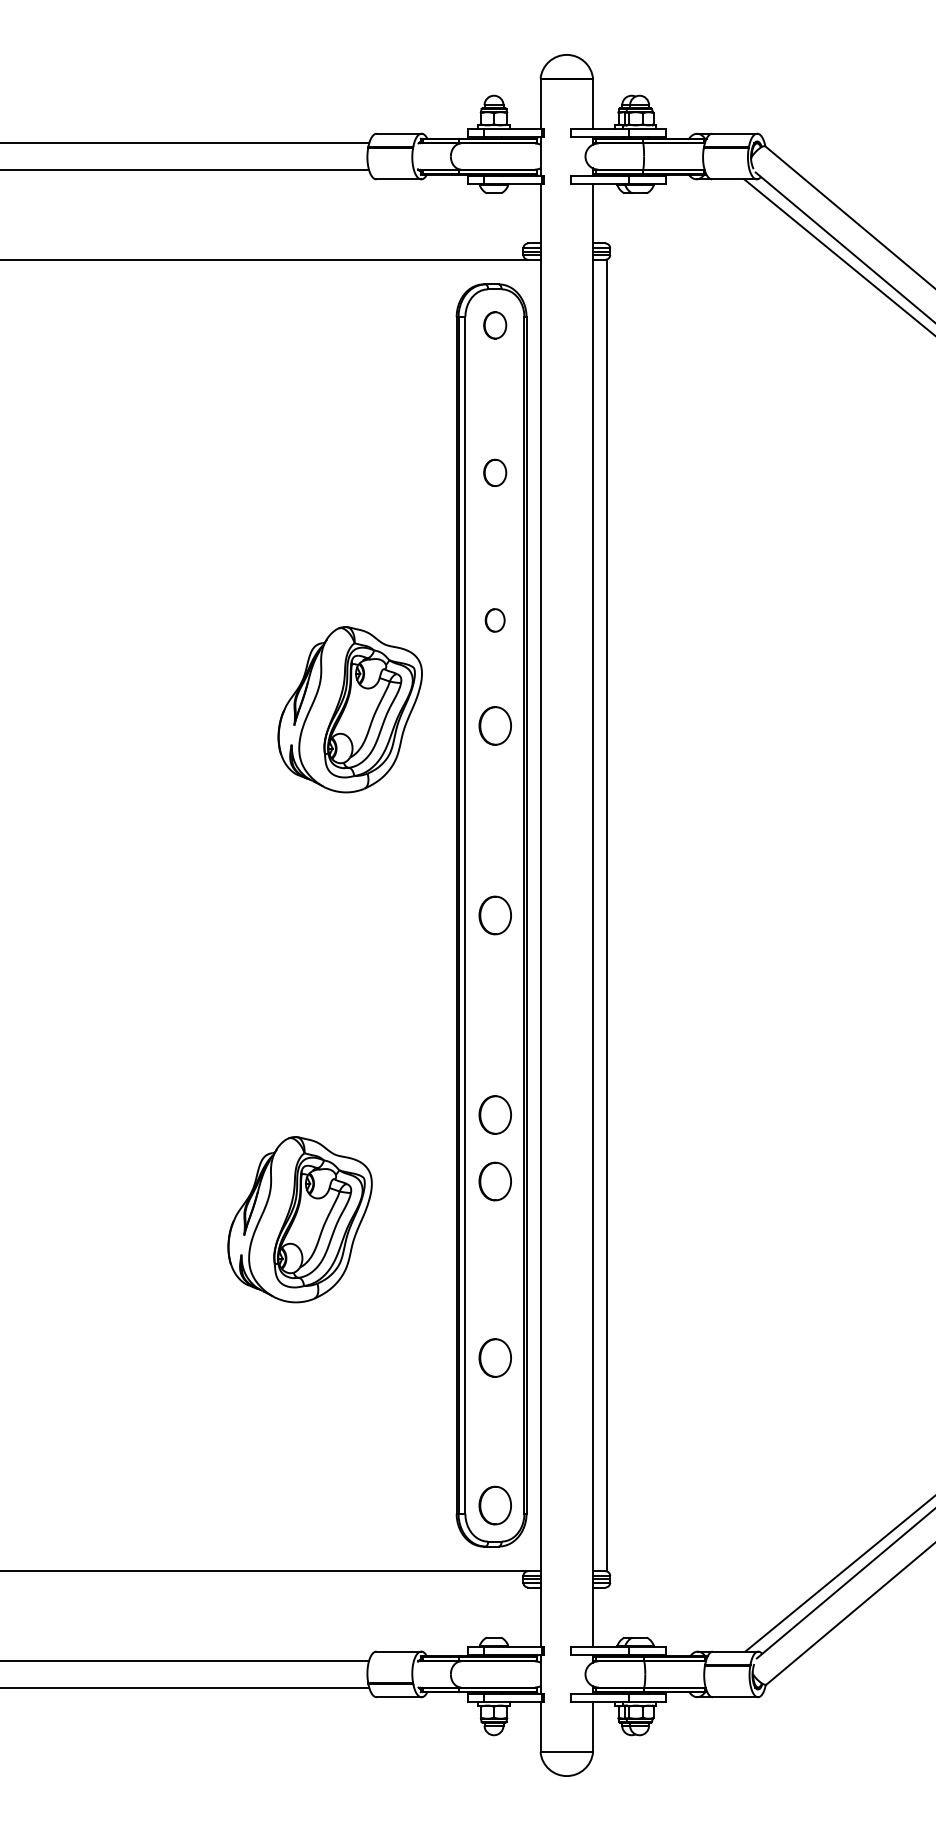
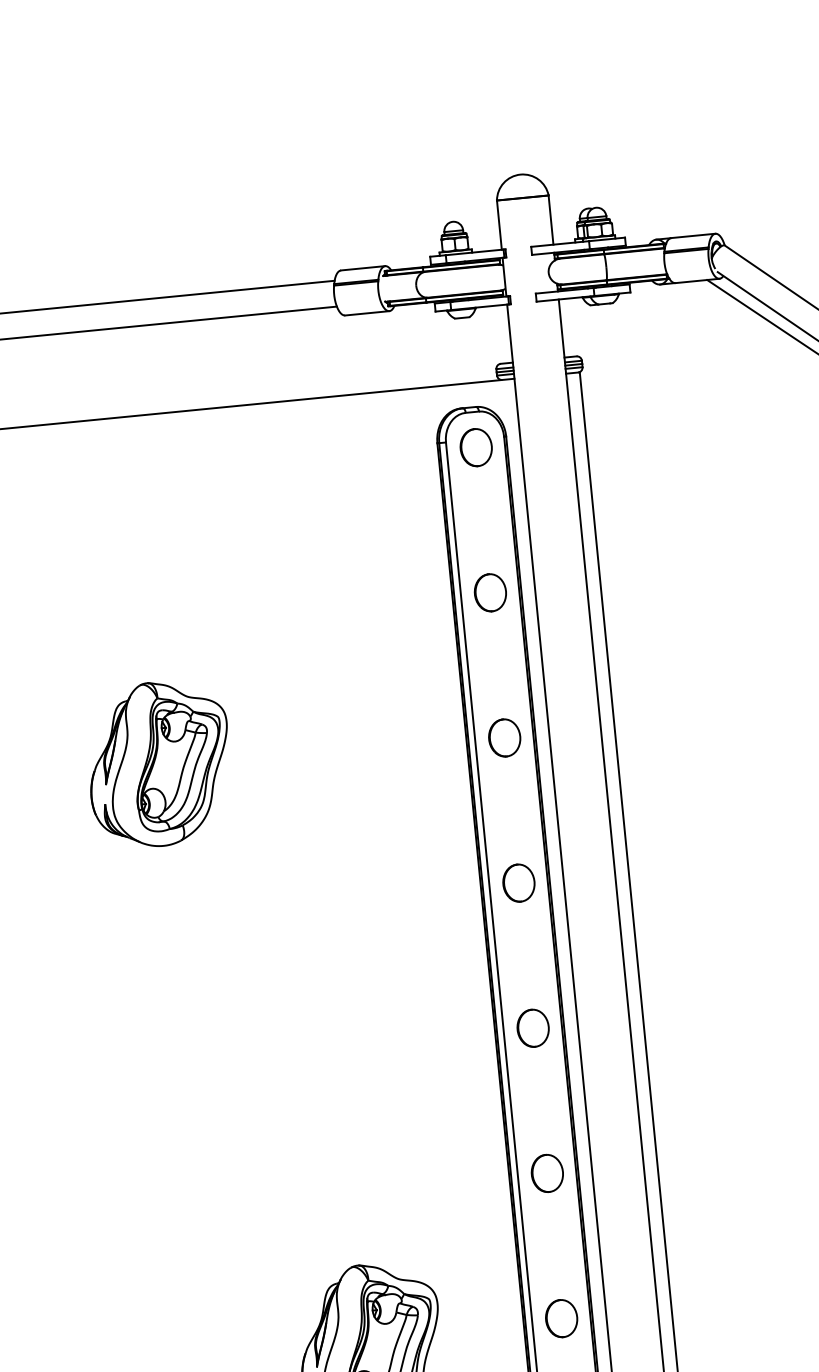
part: (494, 325) -> (475, 447), size x1.43
part: (494, 472) -> (489, 592), size x1.43
part: (494, 620) -> (503, 738), size x1.67
part: (349, 709) -> (158, 764), moved
part: (494, 725) -> (518, 882), moved
part: (494, 1114) -> (546, 1173), moved
part: (494, 1181) -> (560, 1318), moved

